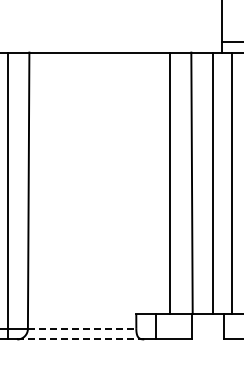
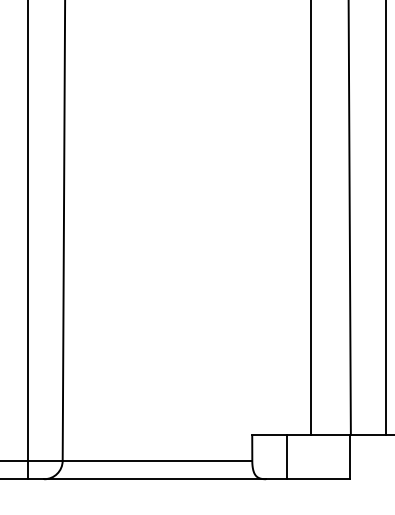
line: (82, 328) -> (158, 460), dashed -> solid
line: (81, 339) -> (156, 479), dashed -> solid

